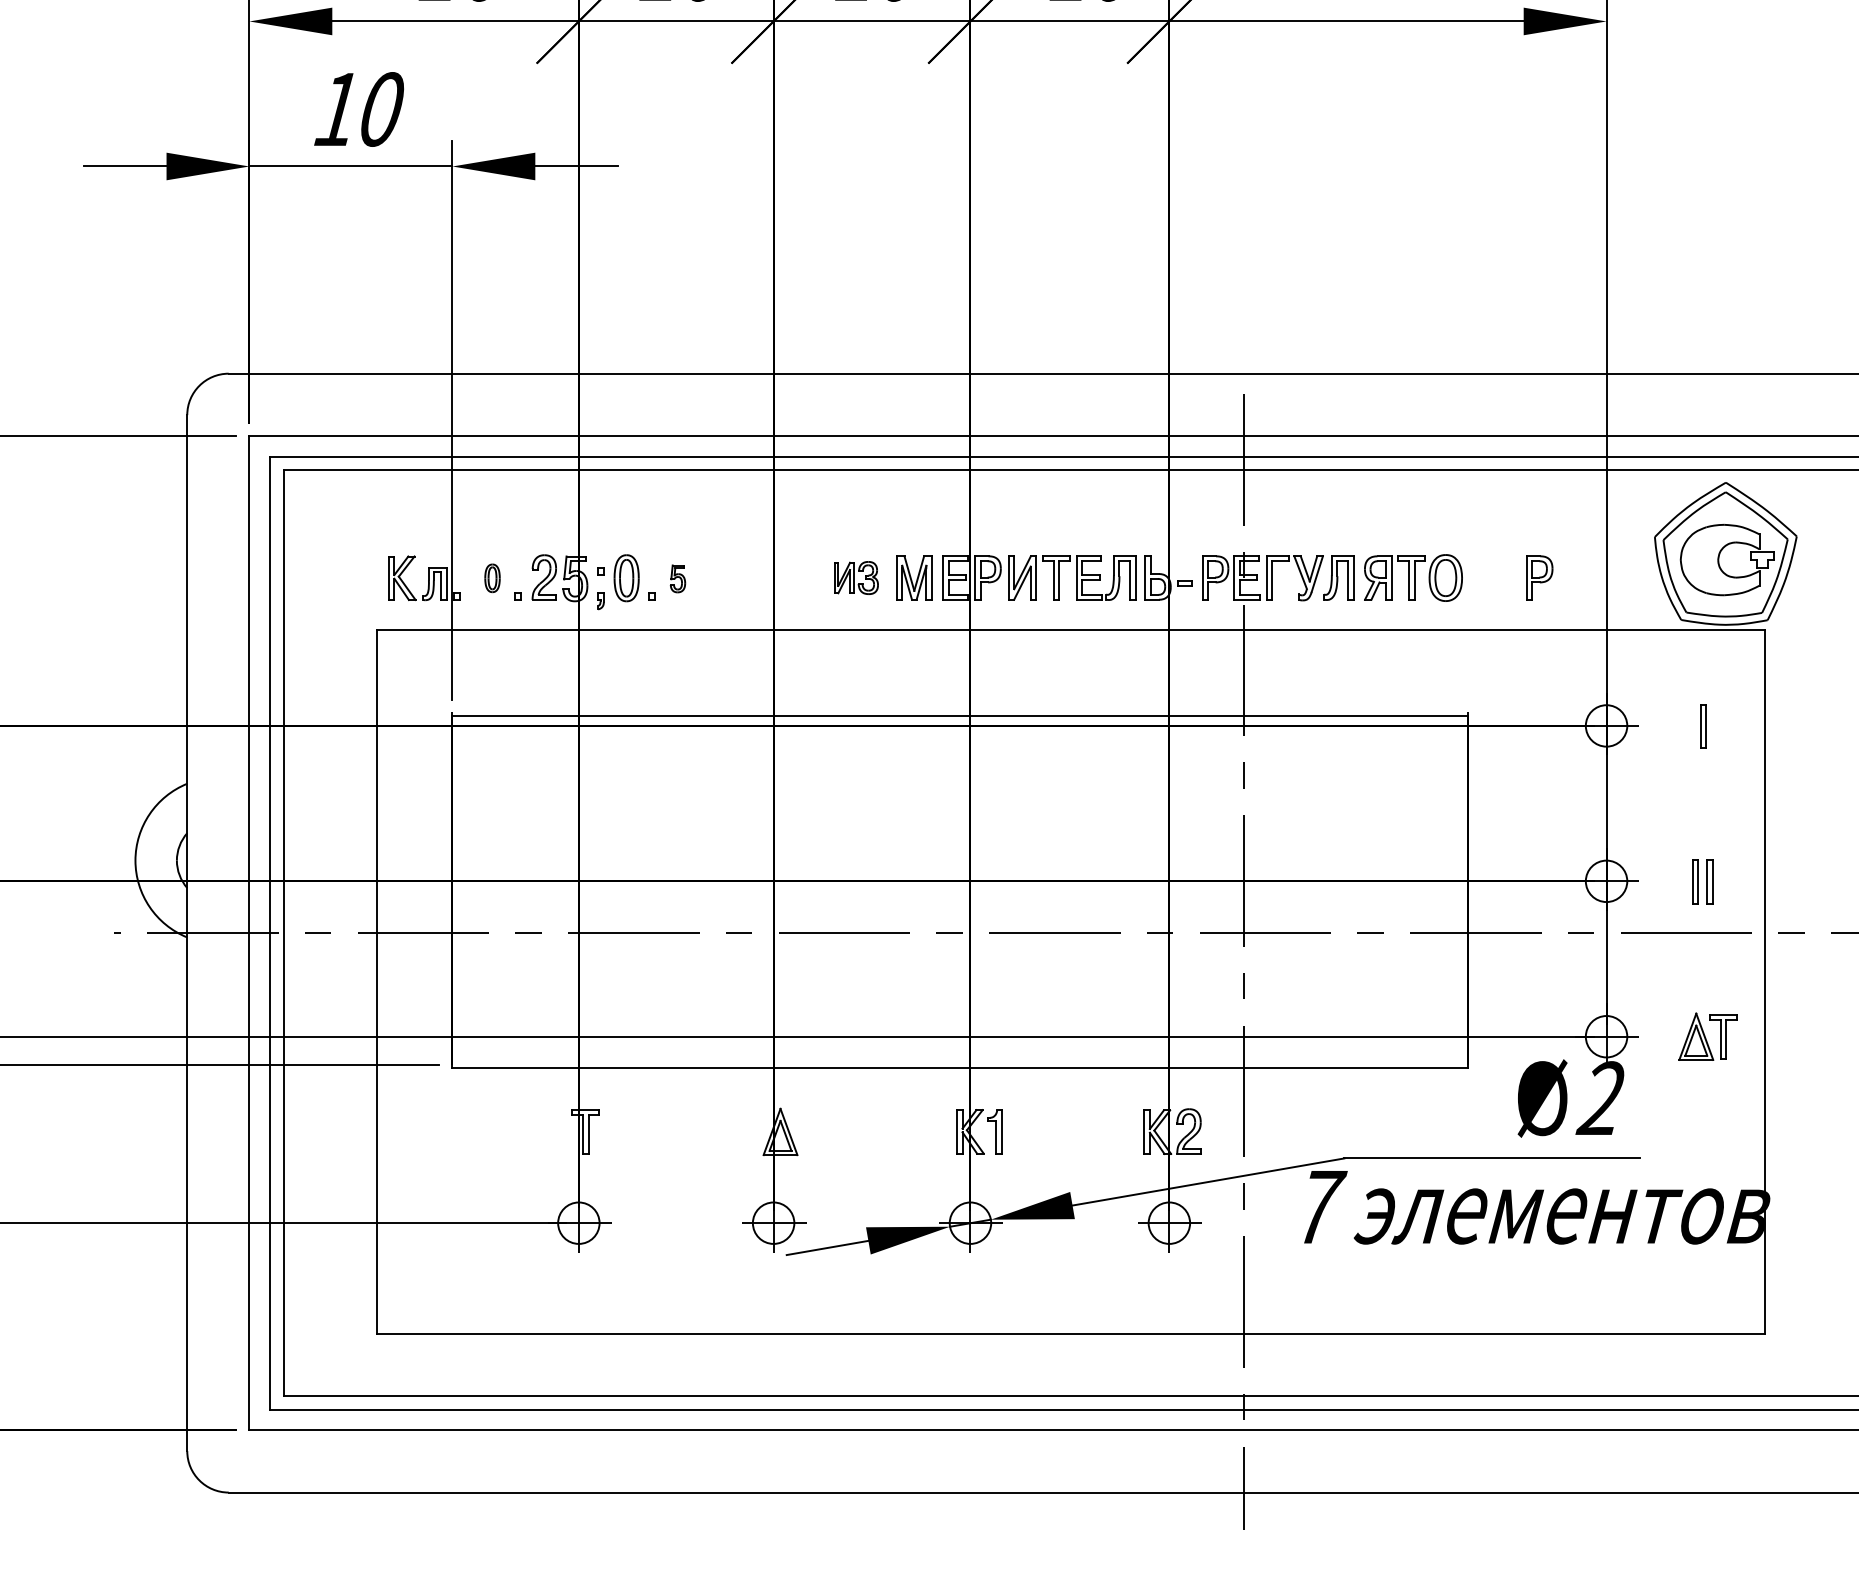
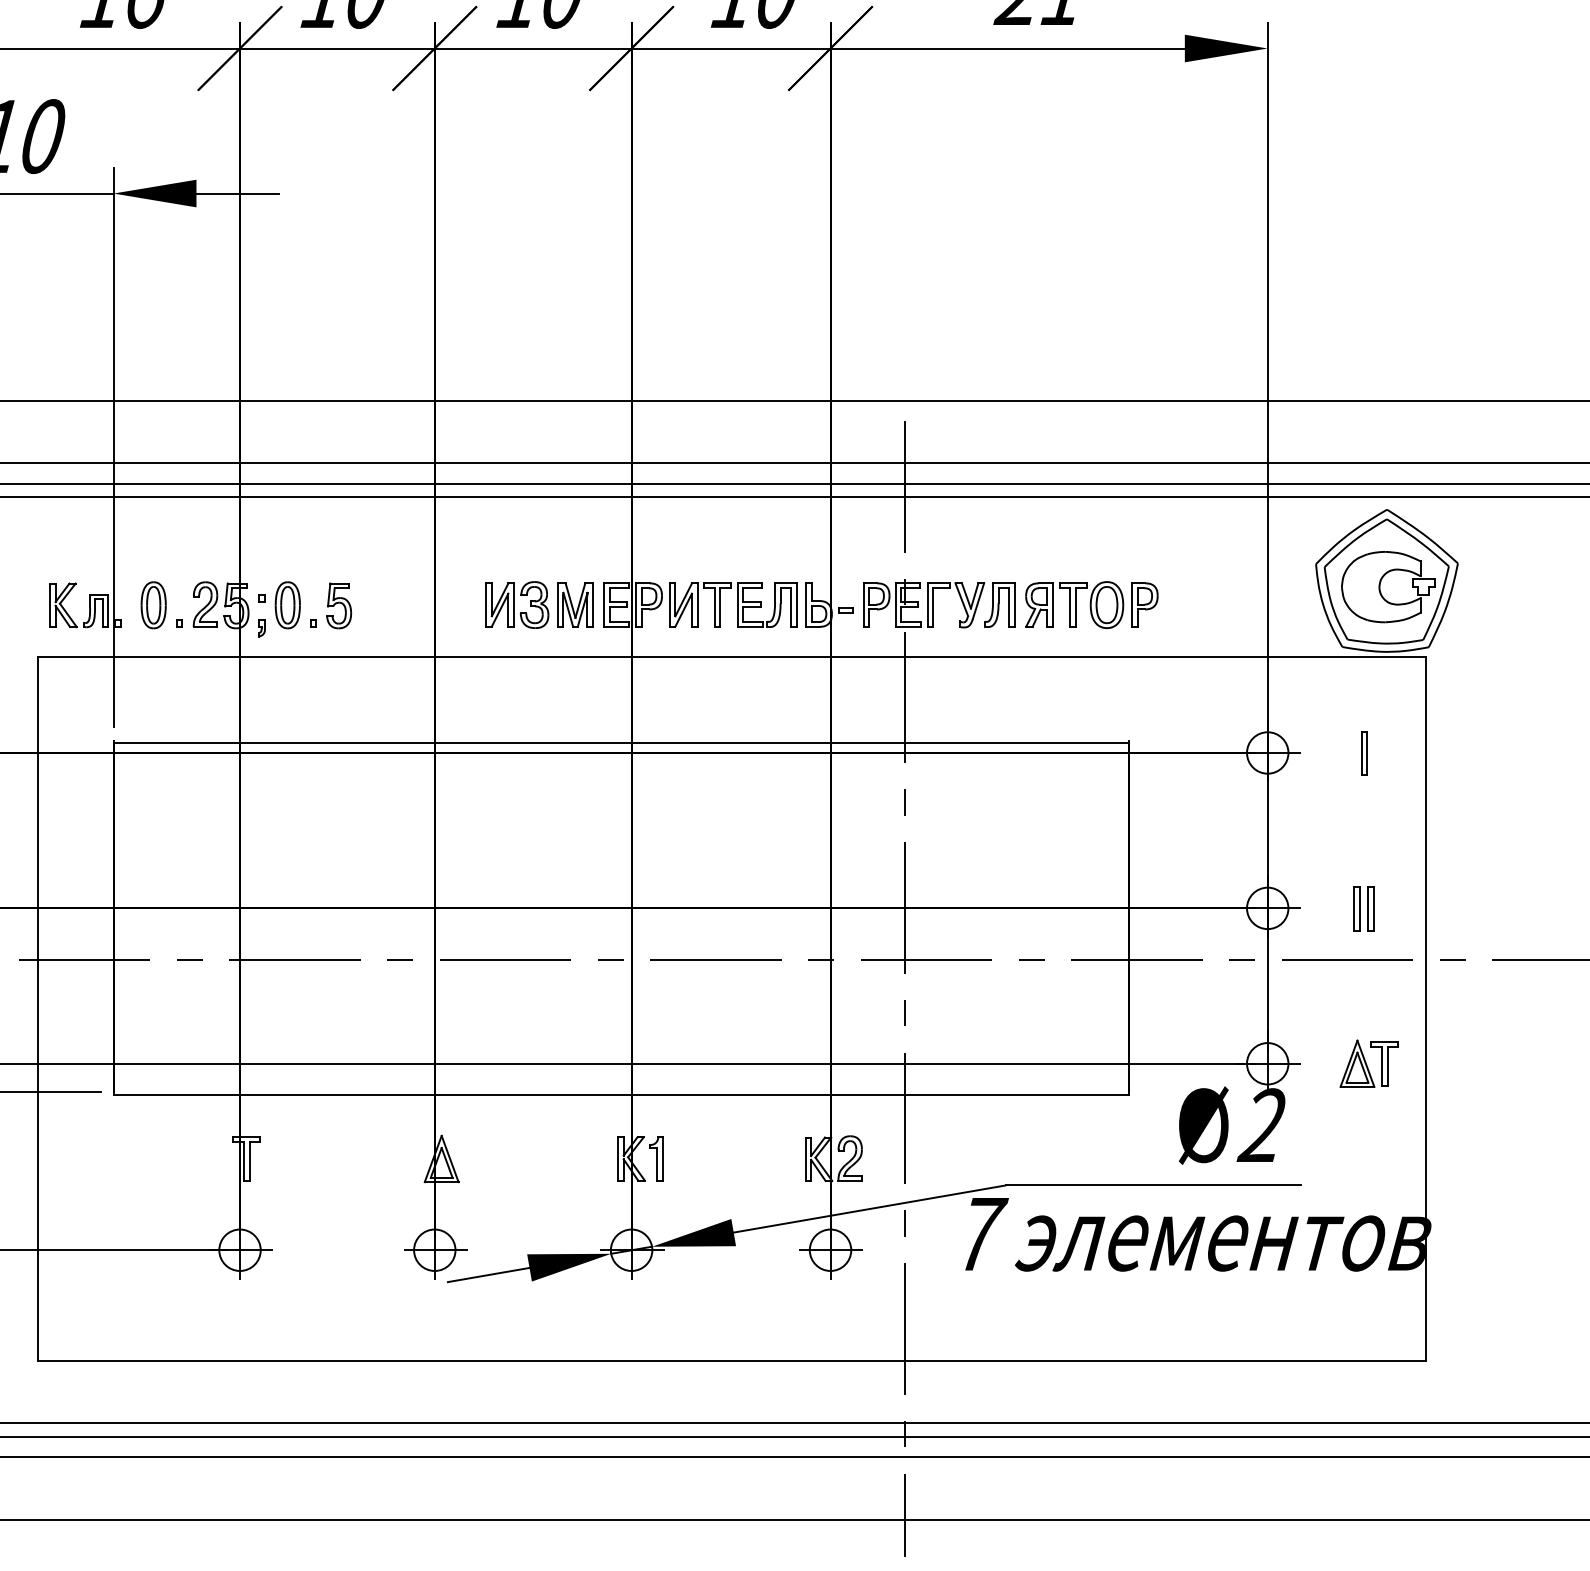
part: (856, 577) -> (517, 604), size x1.43
part: (1539, 577) -> (1144, 604), moved
part: (492, 578) -> (153, 605), size x1.67
part: (677, 578) -> (338, 605), size x1.67

